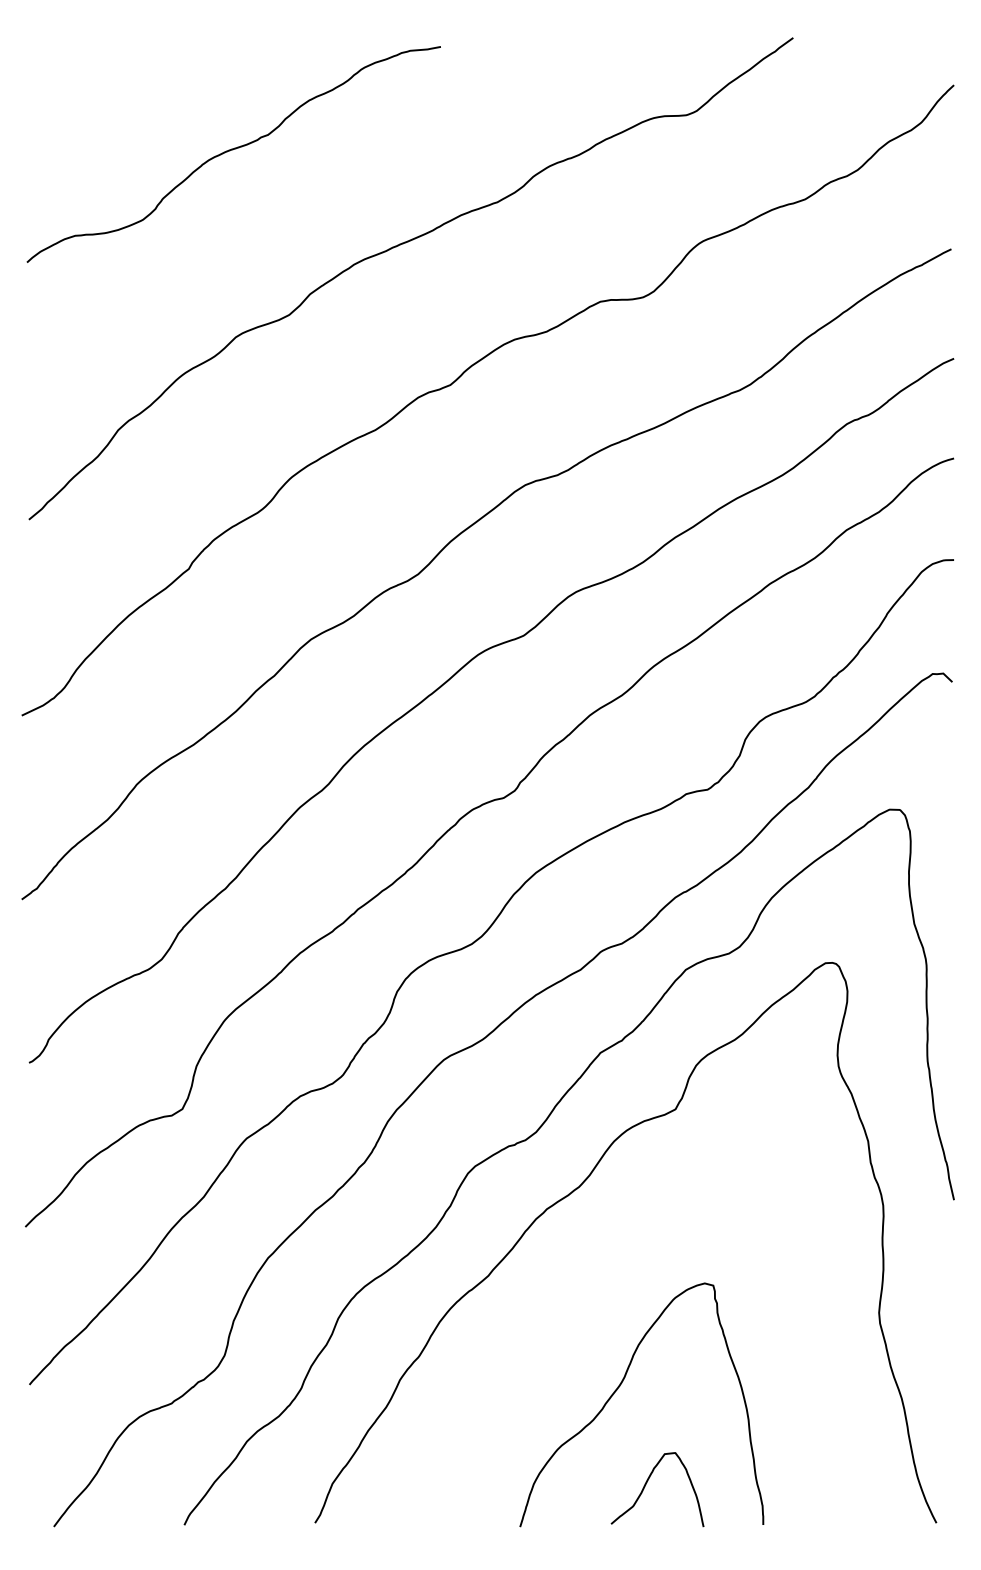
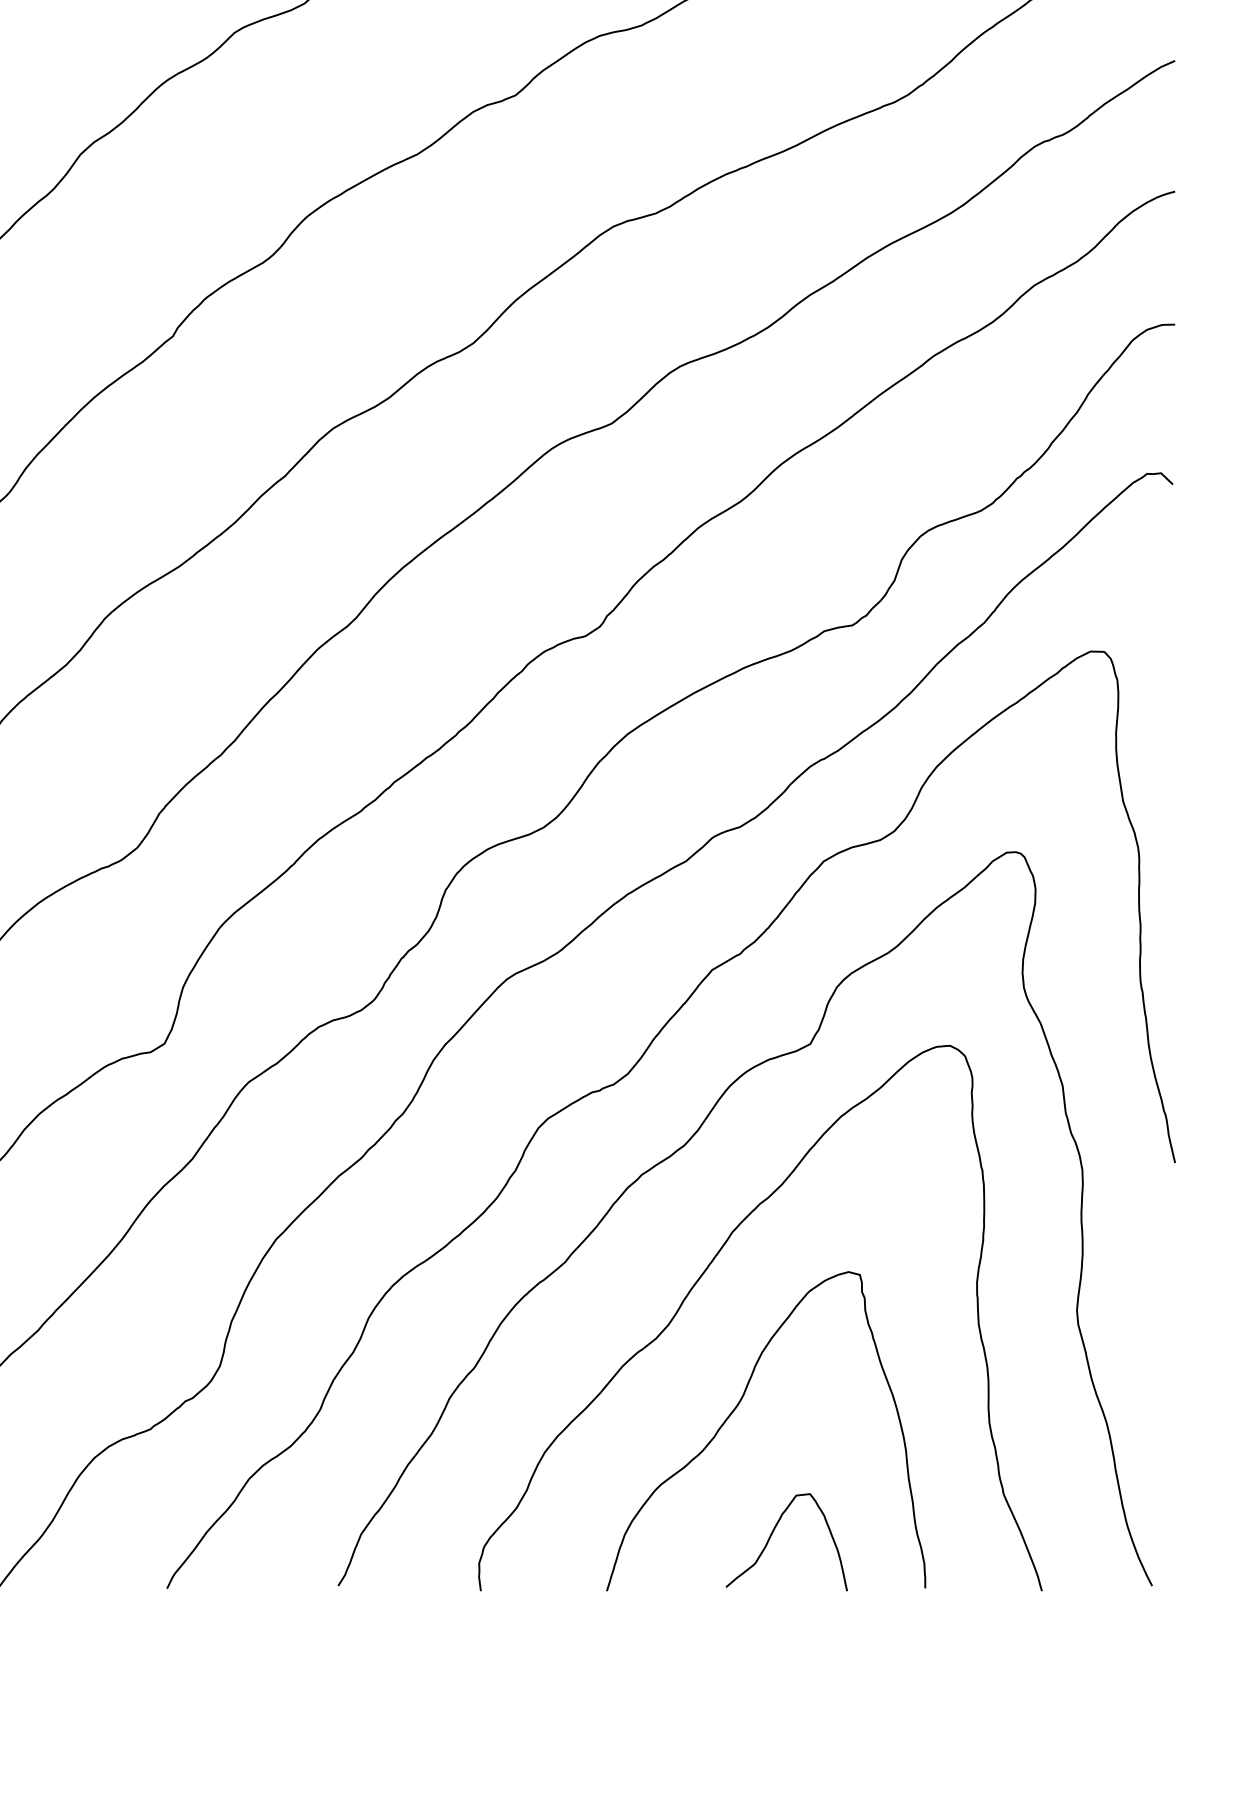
curve: (594, 1285) -> (704, 1274), added

